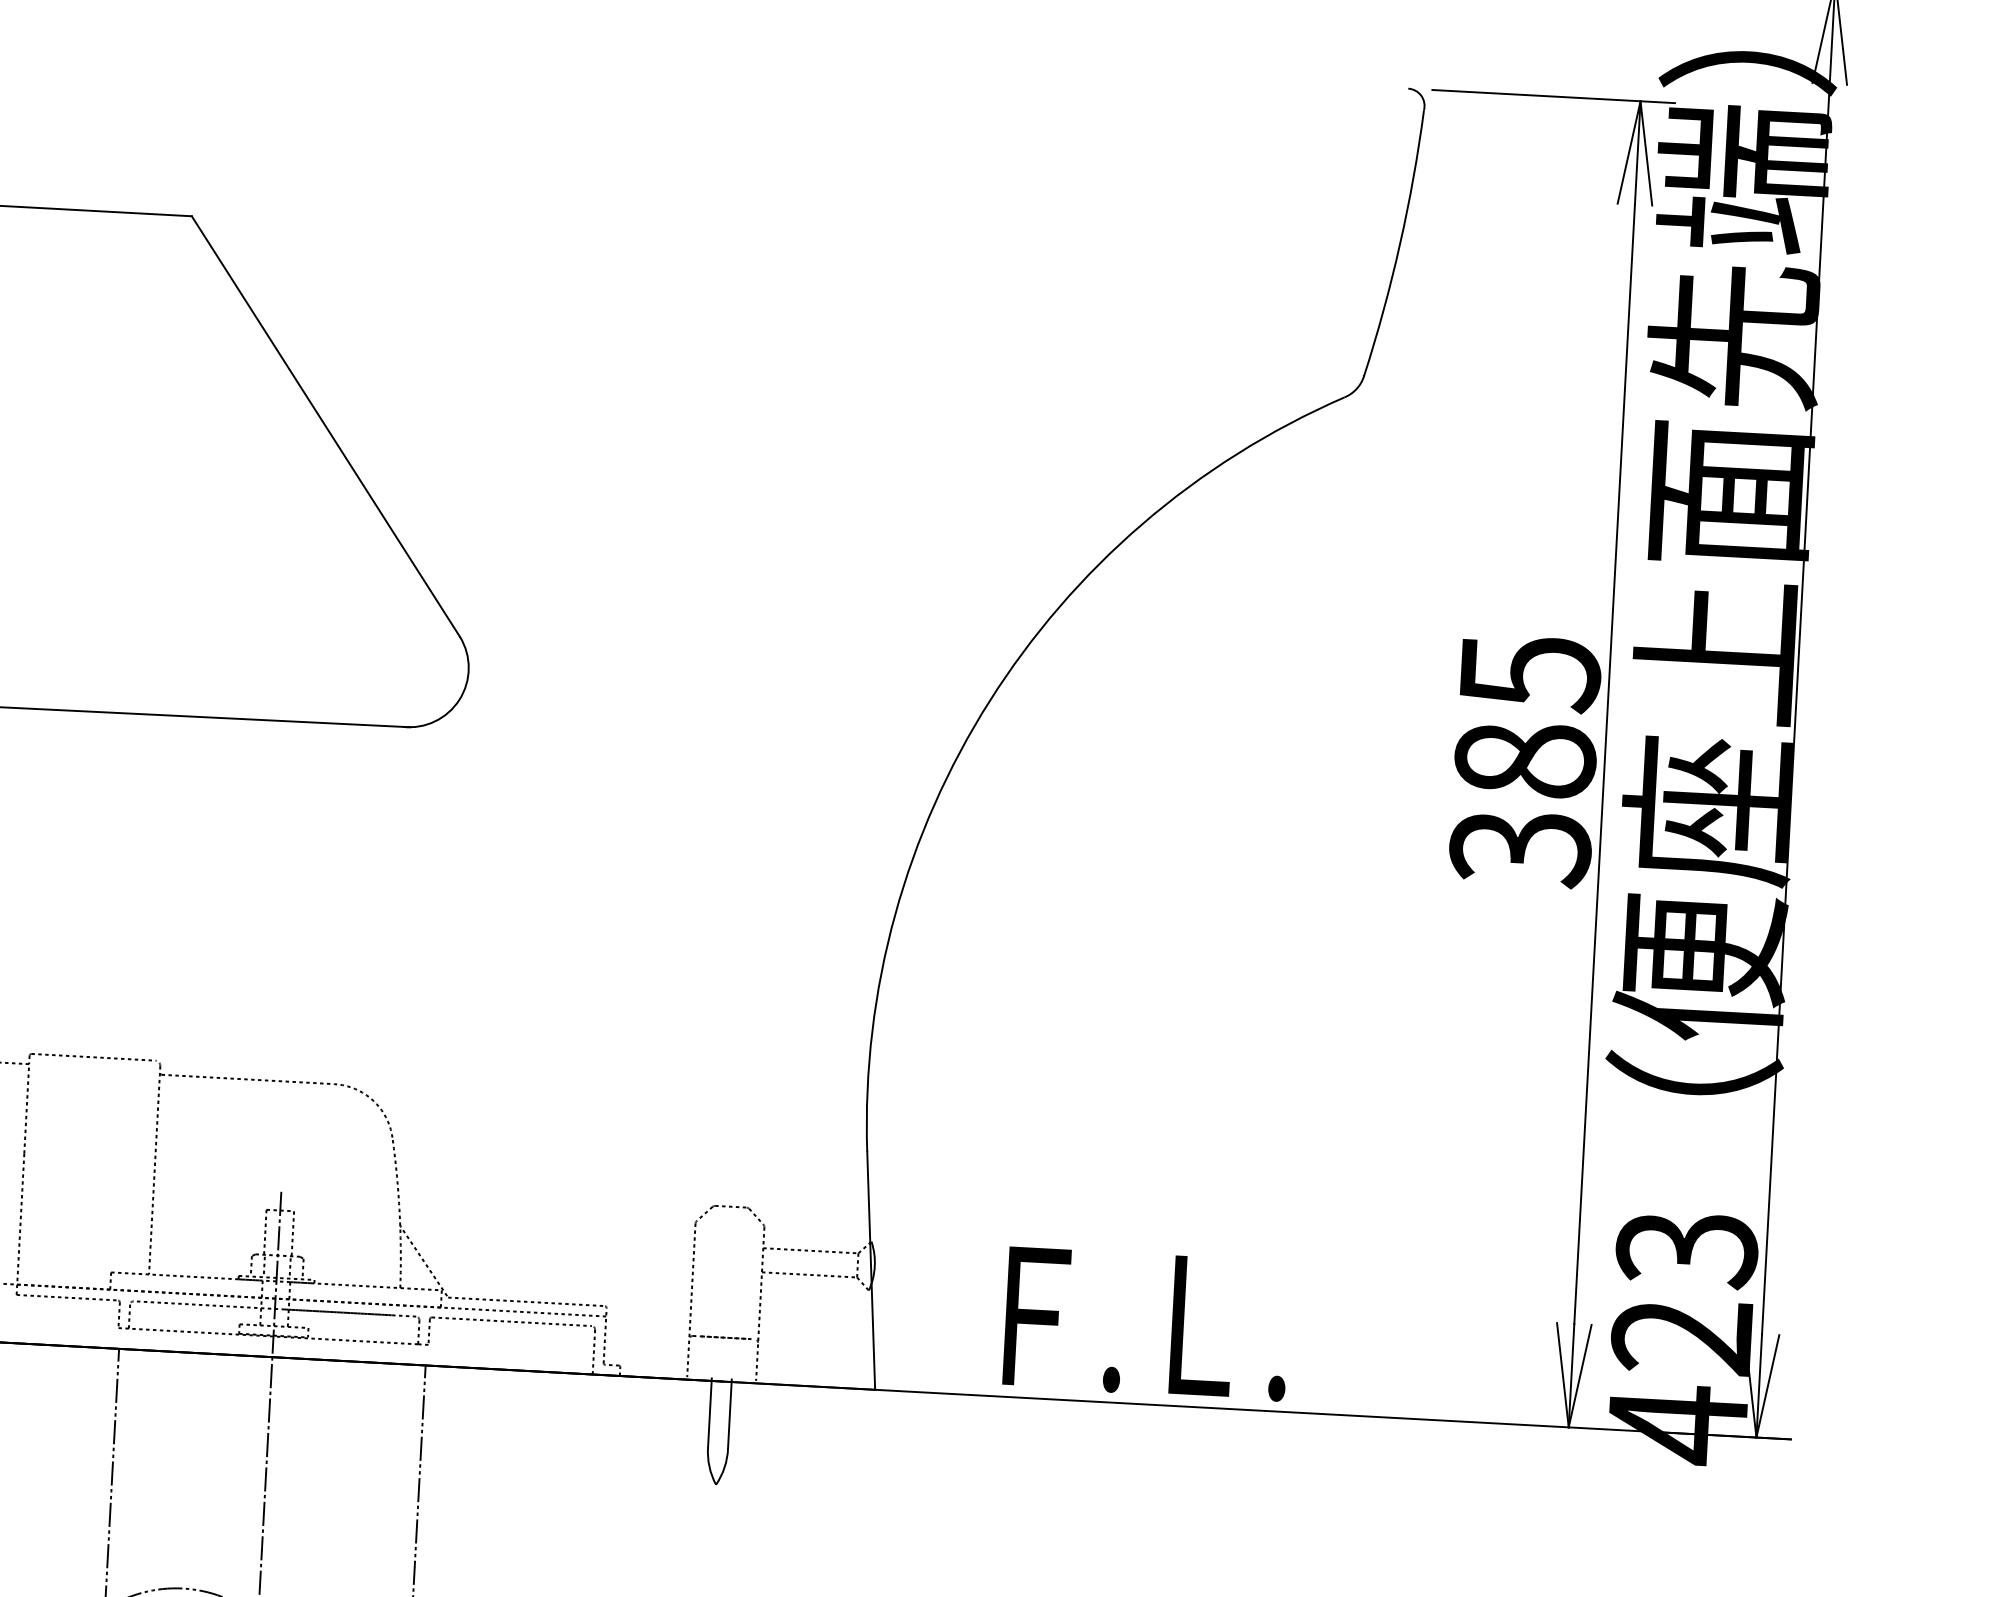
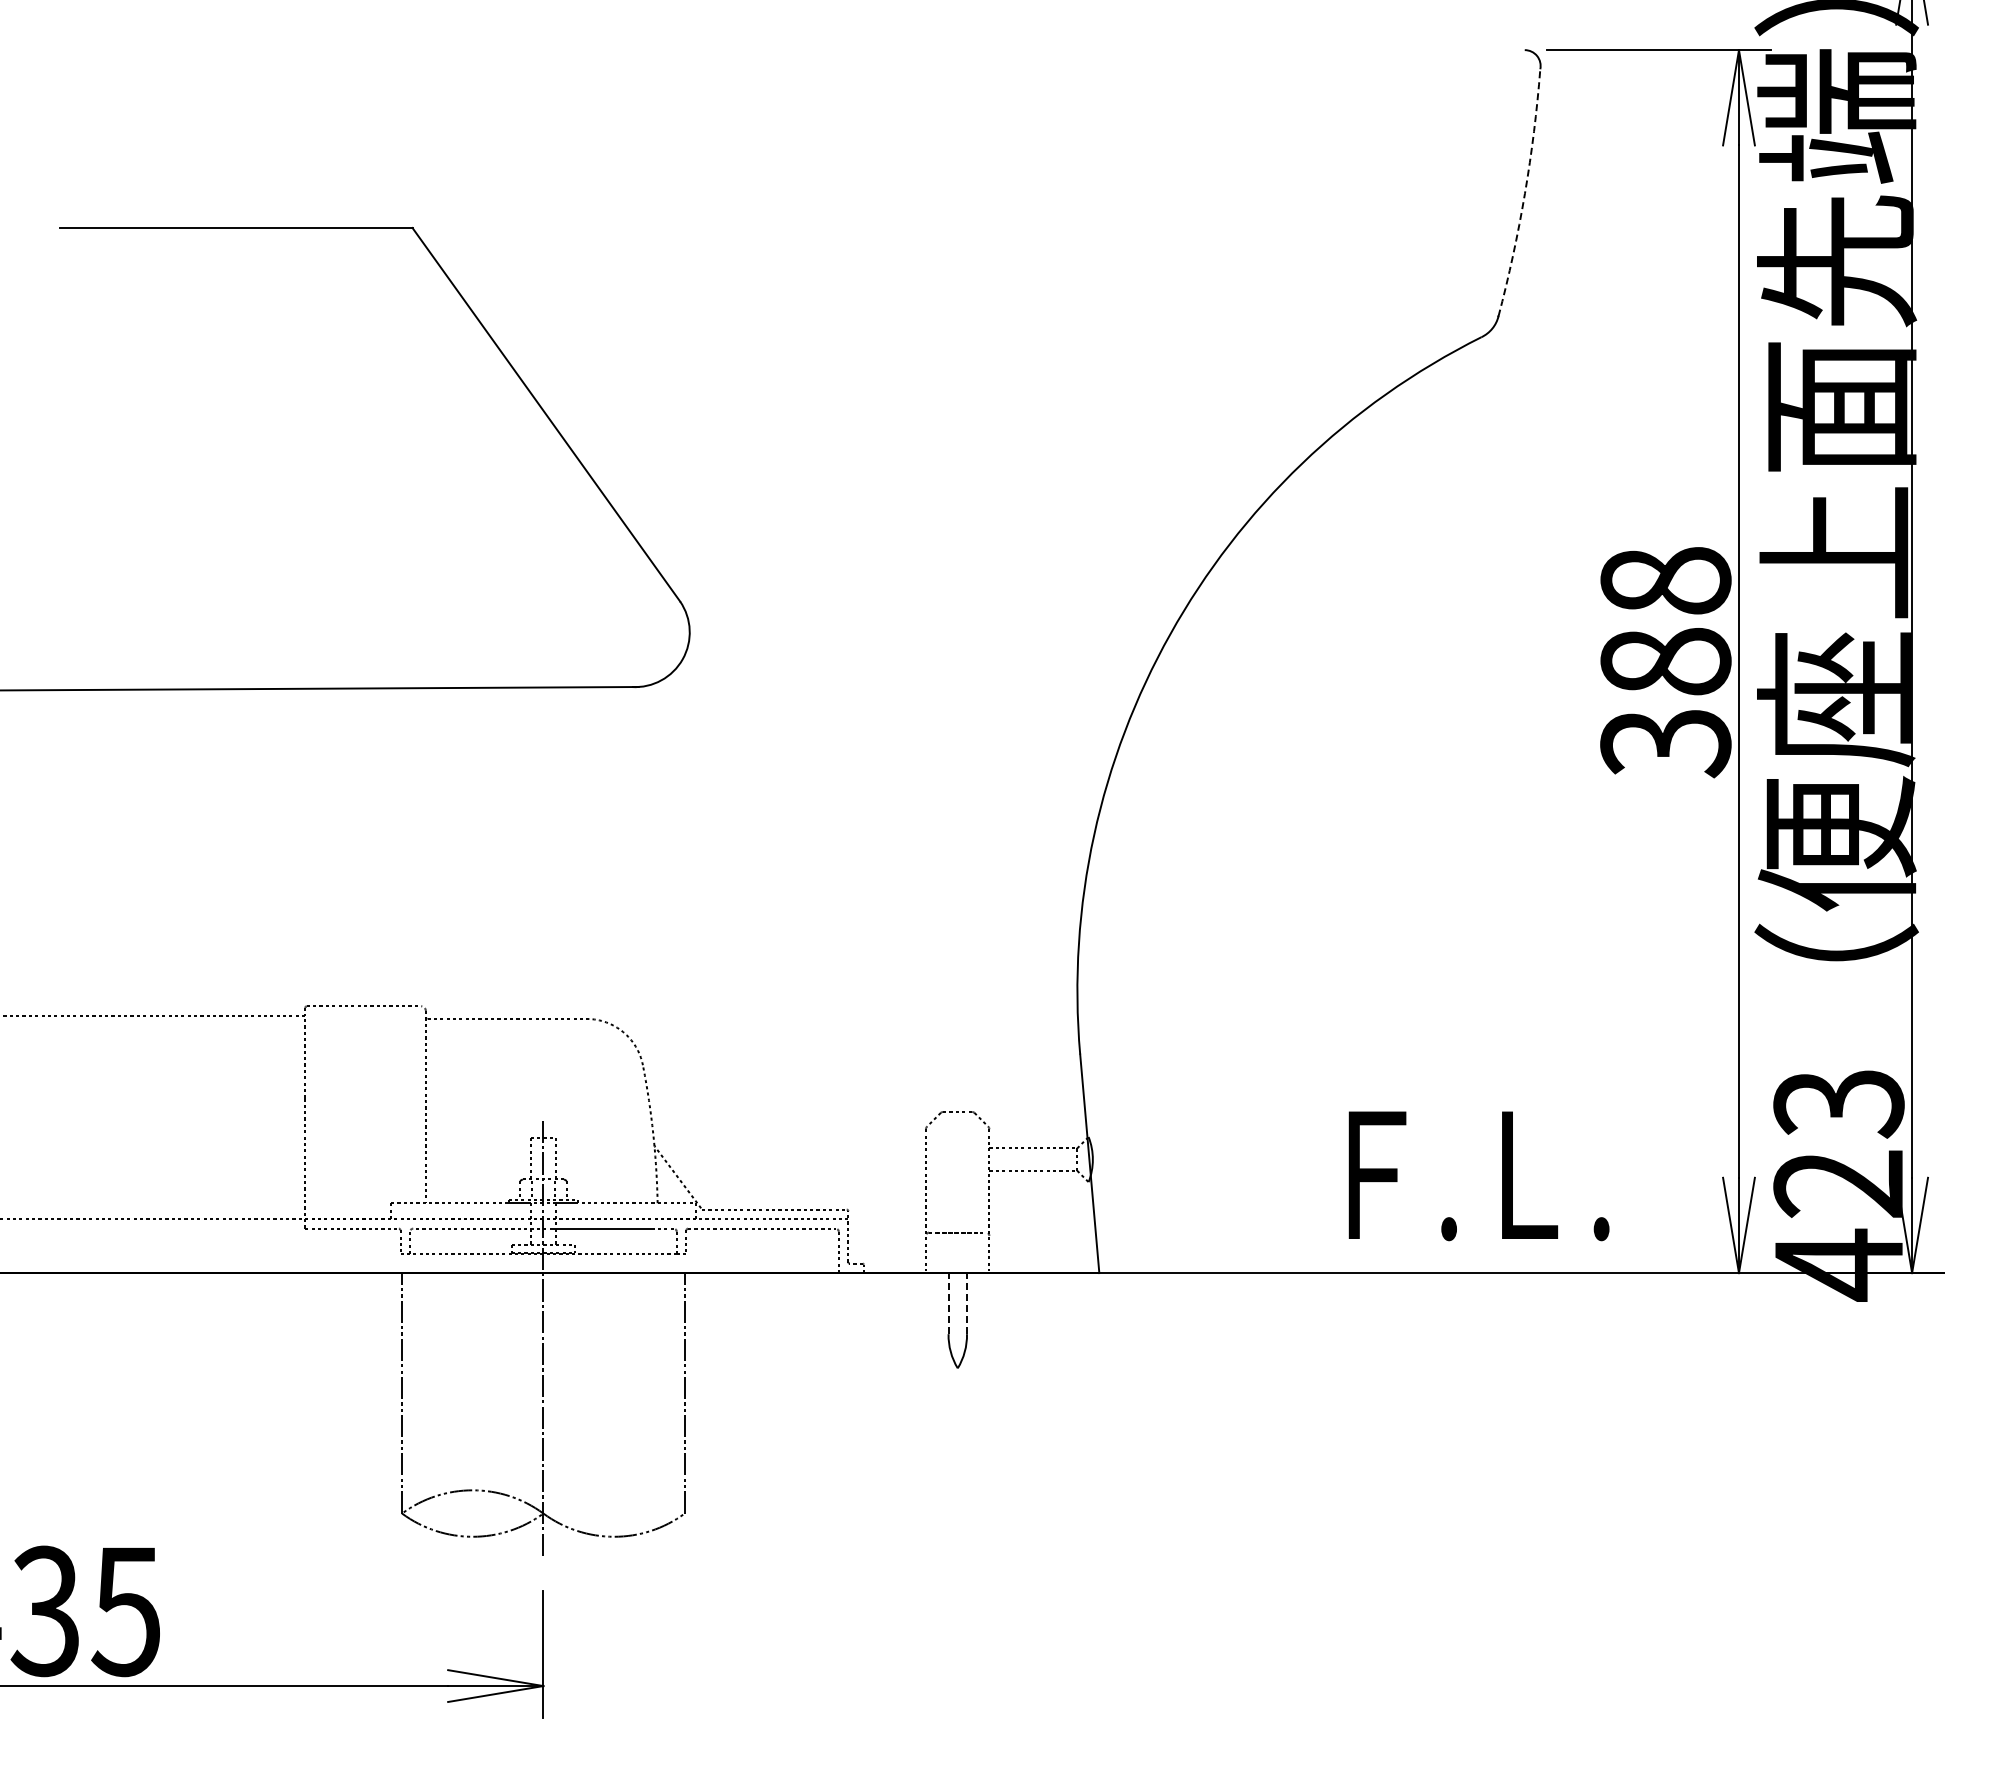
arc: (1399, 244) -> (1524, 193), solid -> dashed
text: (1529, 673) -> (1665, 581), 385 -> 388
text: (1146, 1324) -> (1478, 1176), moved
line: (709, 1412) -> (948, 1302), solid -> dashed
line: (730, 1413) -> (967, 1302), solid -> dashed

